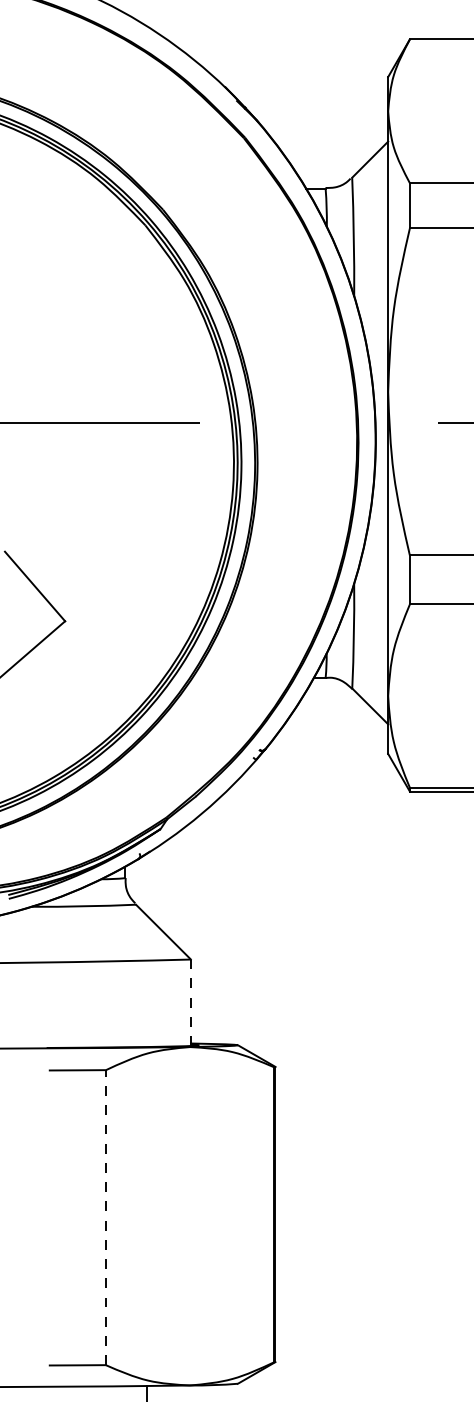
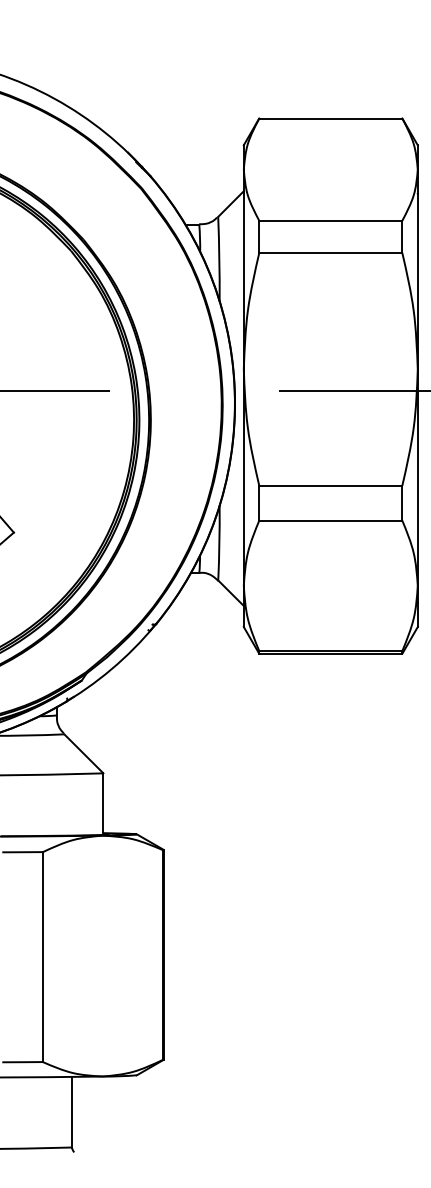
line: (191, 1003) -> (103, 804), dashed -> solid
line: (105, 1218) -> (42, 957), dashed -> solid

